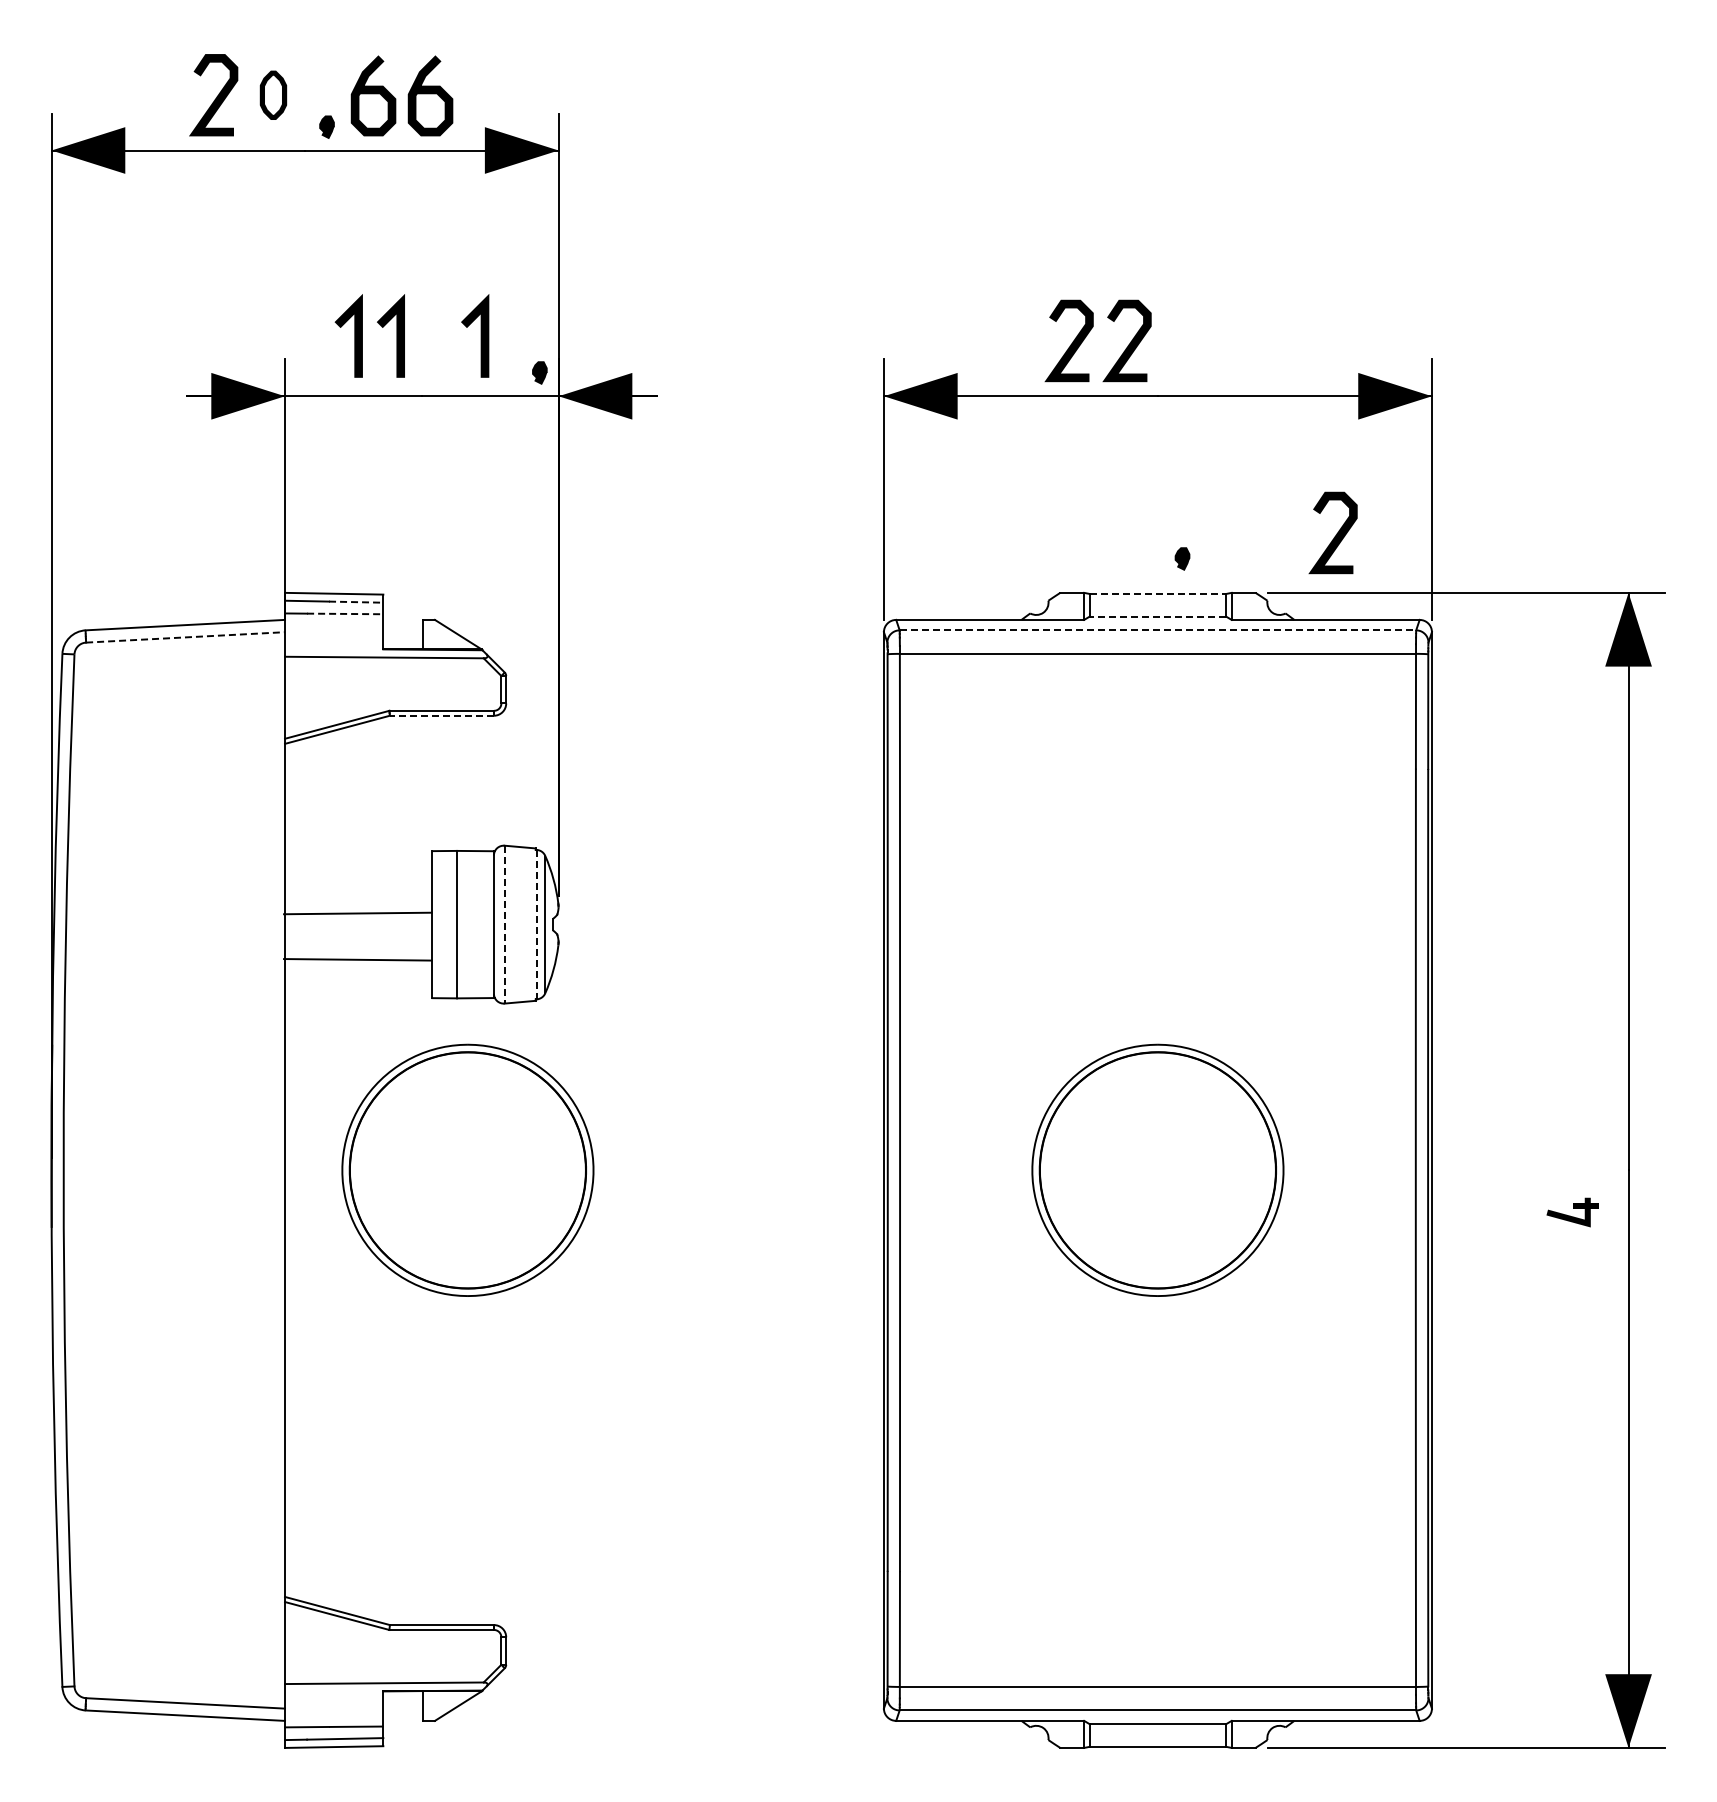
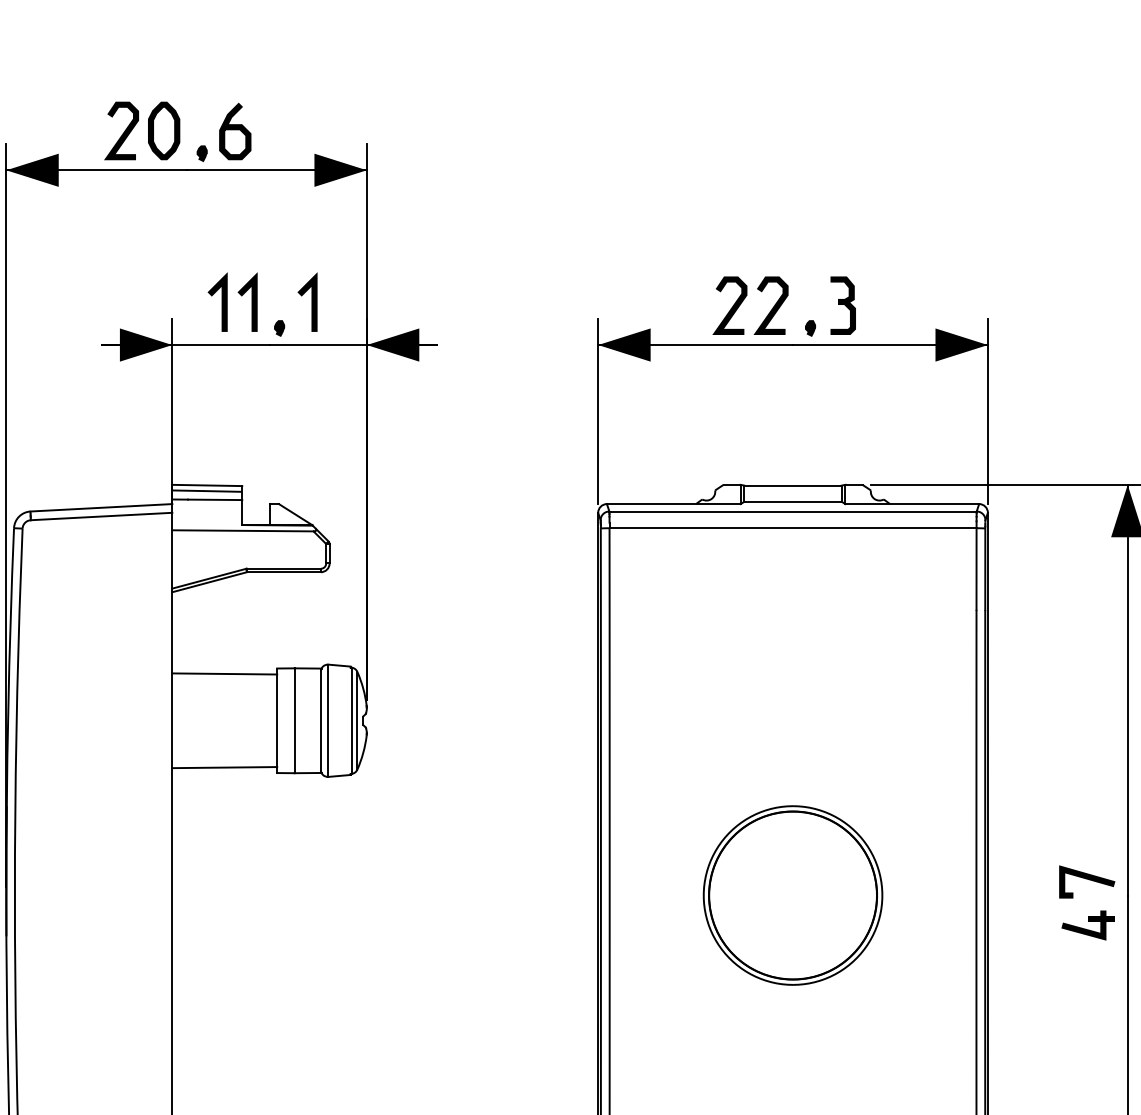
curve: (430, 94) -> (275, 130), removed
part: (273, 95) -> (164, 131), size x1.67
part: (1228, 340) -> (843, 305), added
part: (539, 372) -> (279, 328), moved
curve: (1336, 533) -> (920, 442), removed
part: (1182, 558) -> (810, 328), moved
line: (1158, 593) -> (793, 485), dashed -> solid
line: (356, 602) -> (223, 491), dashed -> solid
line: (345, 613) -> (215, 499), dashed -> solid
line: (1157, 616) -> (792, 501), dashed -> solid
line: (1158, 630) -> (793, 511), dashed -> solid
line: (185, 637) -> (101, 516), dashed -> solid
line: (441, 715) -> (283, 572), dashed -> solid
line: (357, 913) -> (224, 767), moved
line: (504, 924) -> (328, 720), dashed -> solid
line: (537, 924) -> (351, 720), dashed -> solid
line: (357, 959) -> (224, 673), moved
line: (1572, 1148) -> (1087, 879), added
part: (467, 1169) -> (302, 894), removed
part: (1572, 1212) -> (1087, 925), size x1.43

